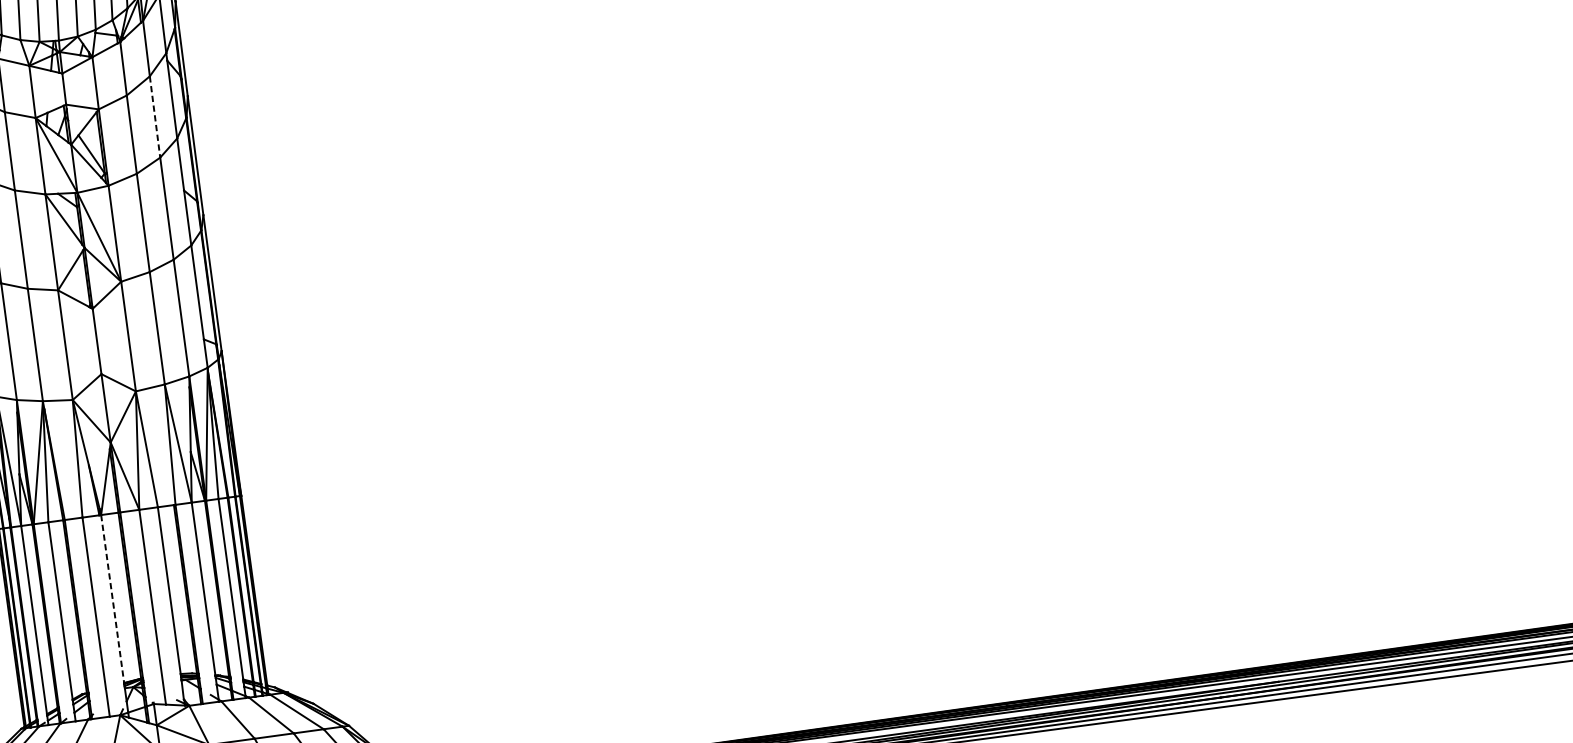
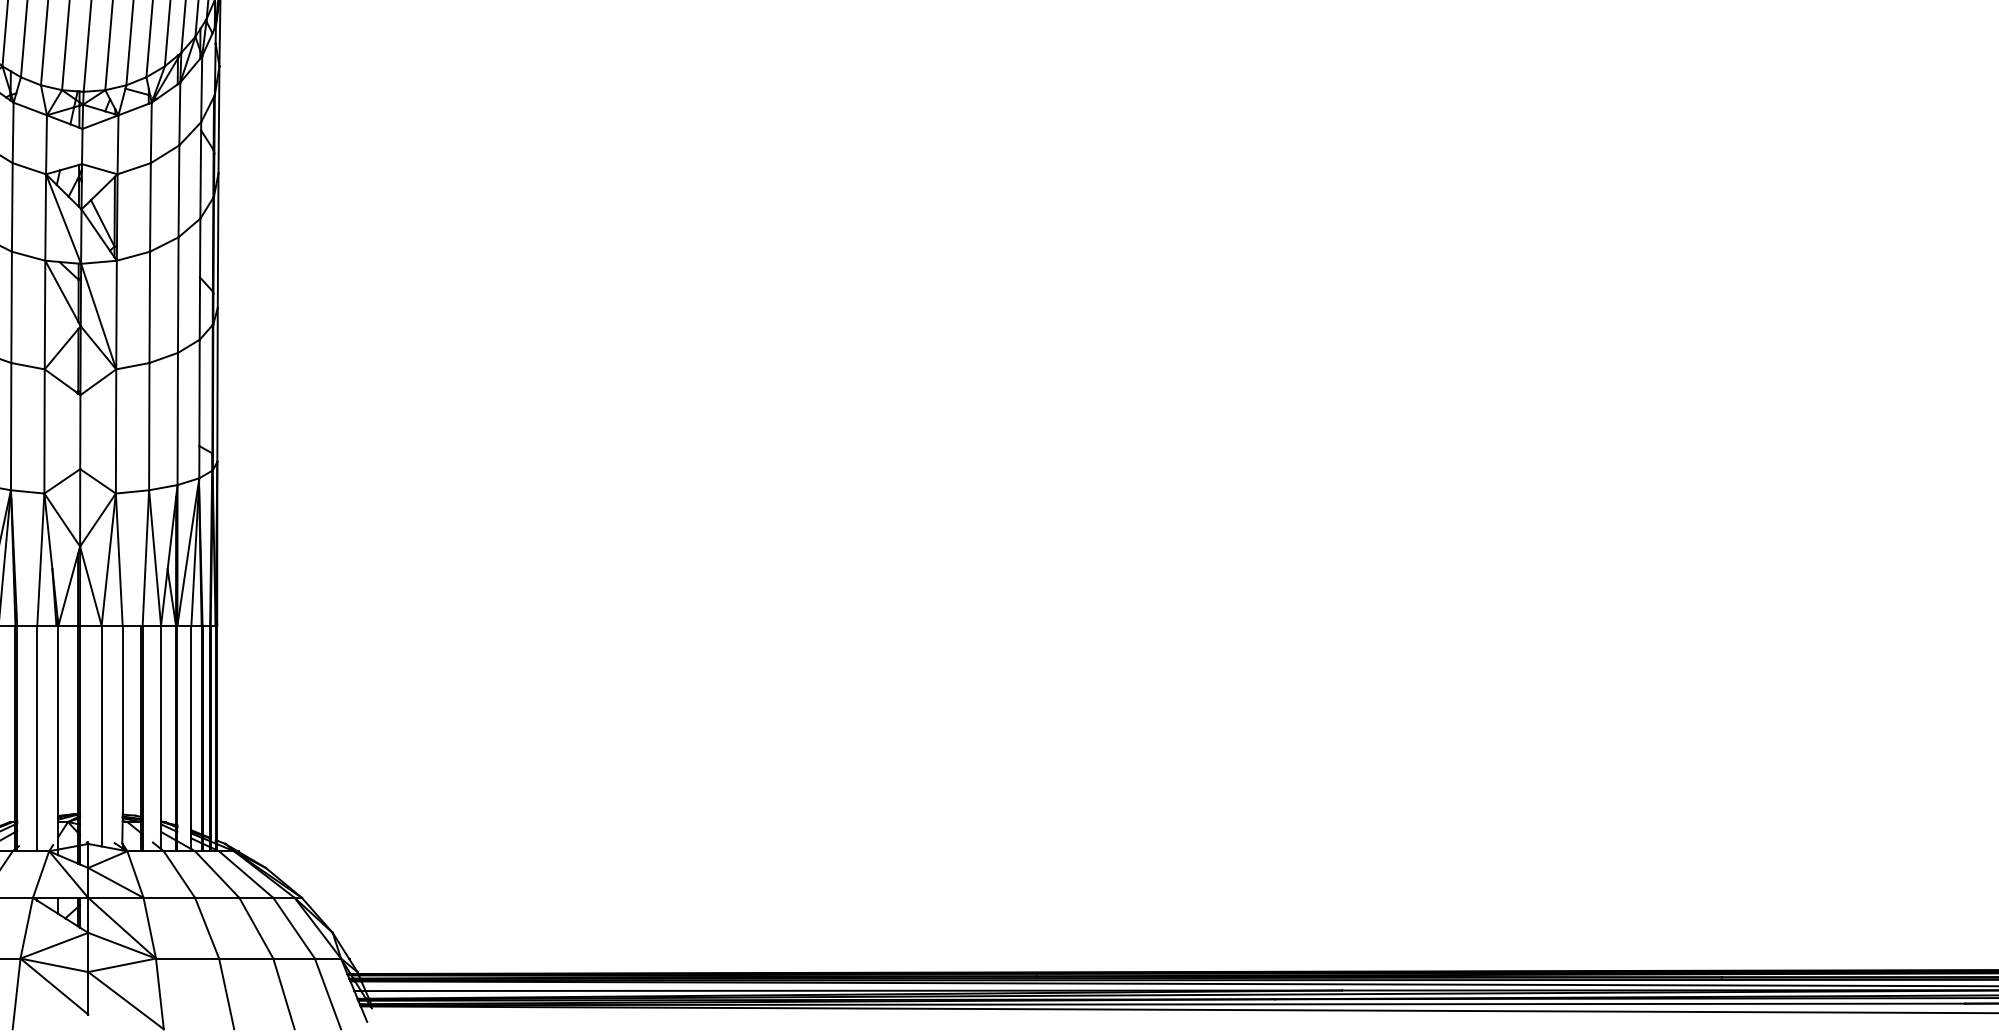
line: (154, 117) -> (178, 191), dashed -> solid
line: (112, 599) -> (58, 721), dashed -> solid

